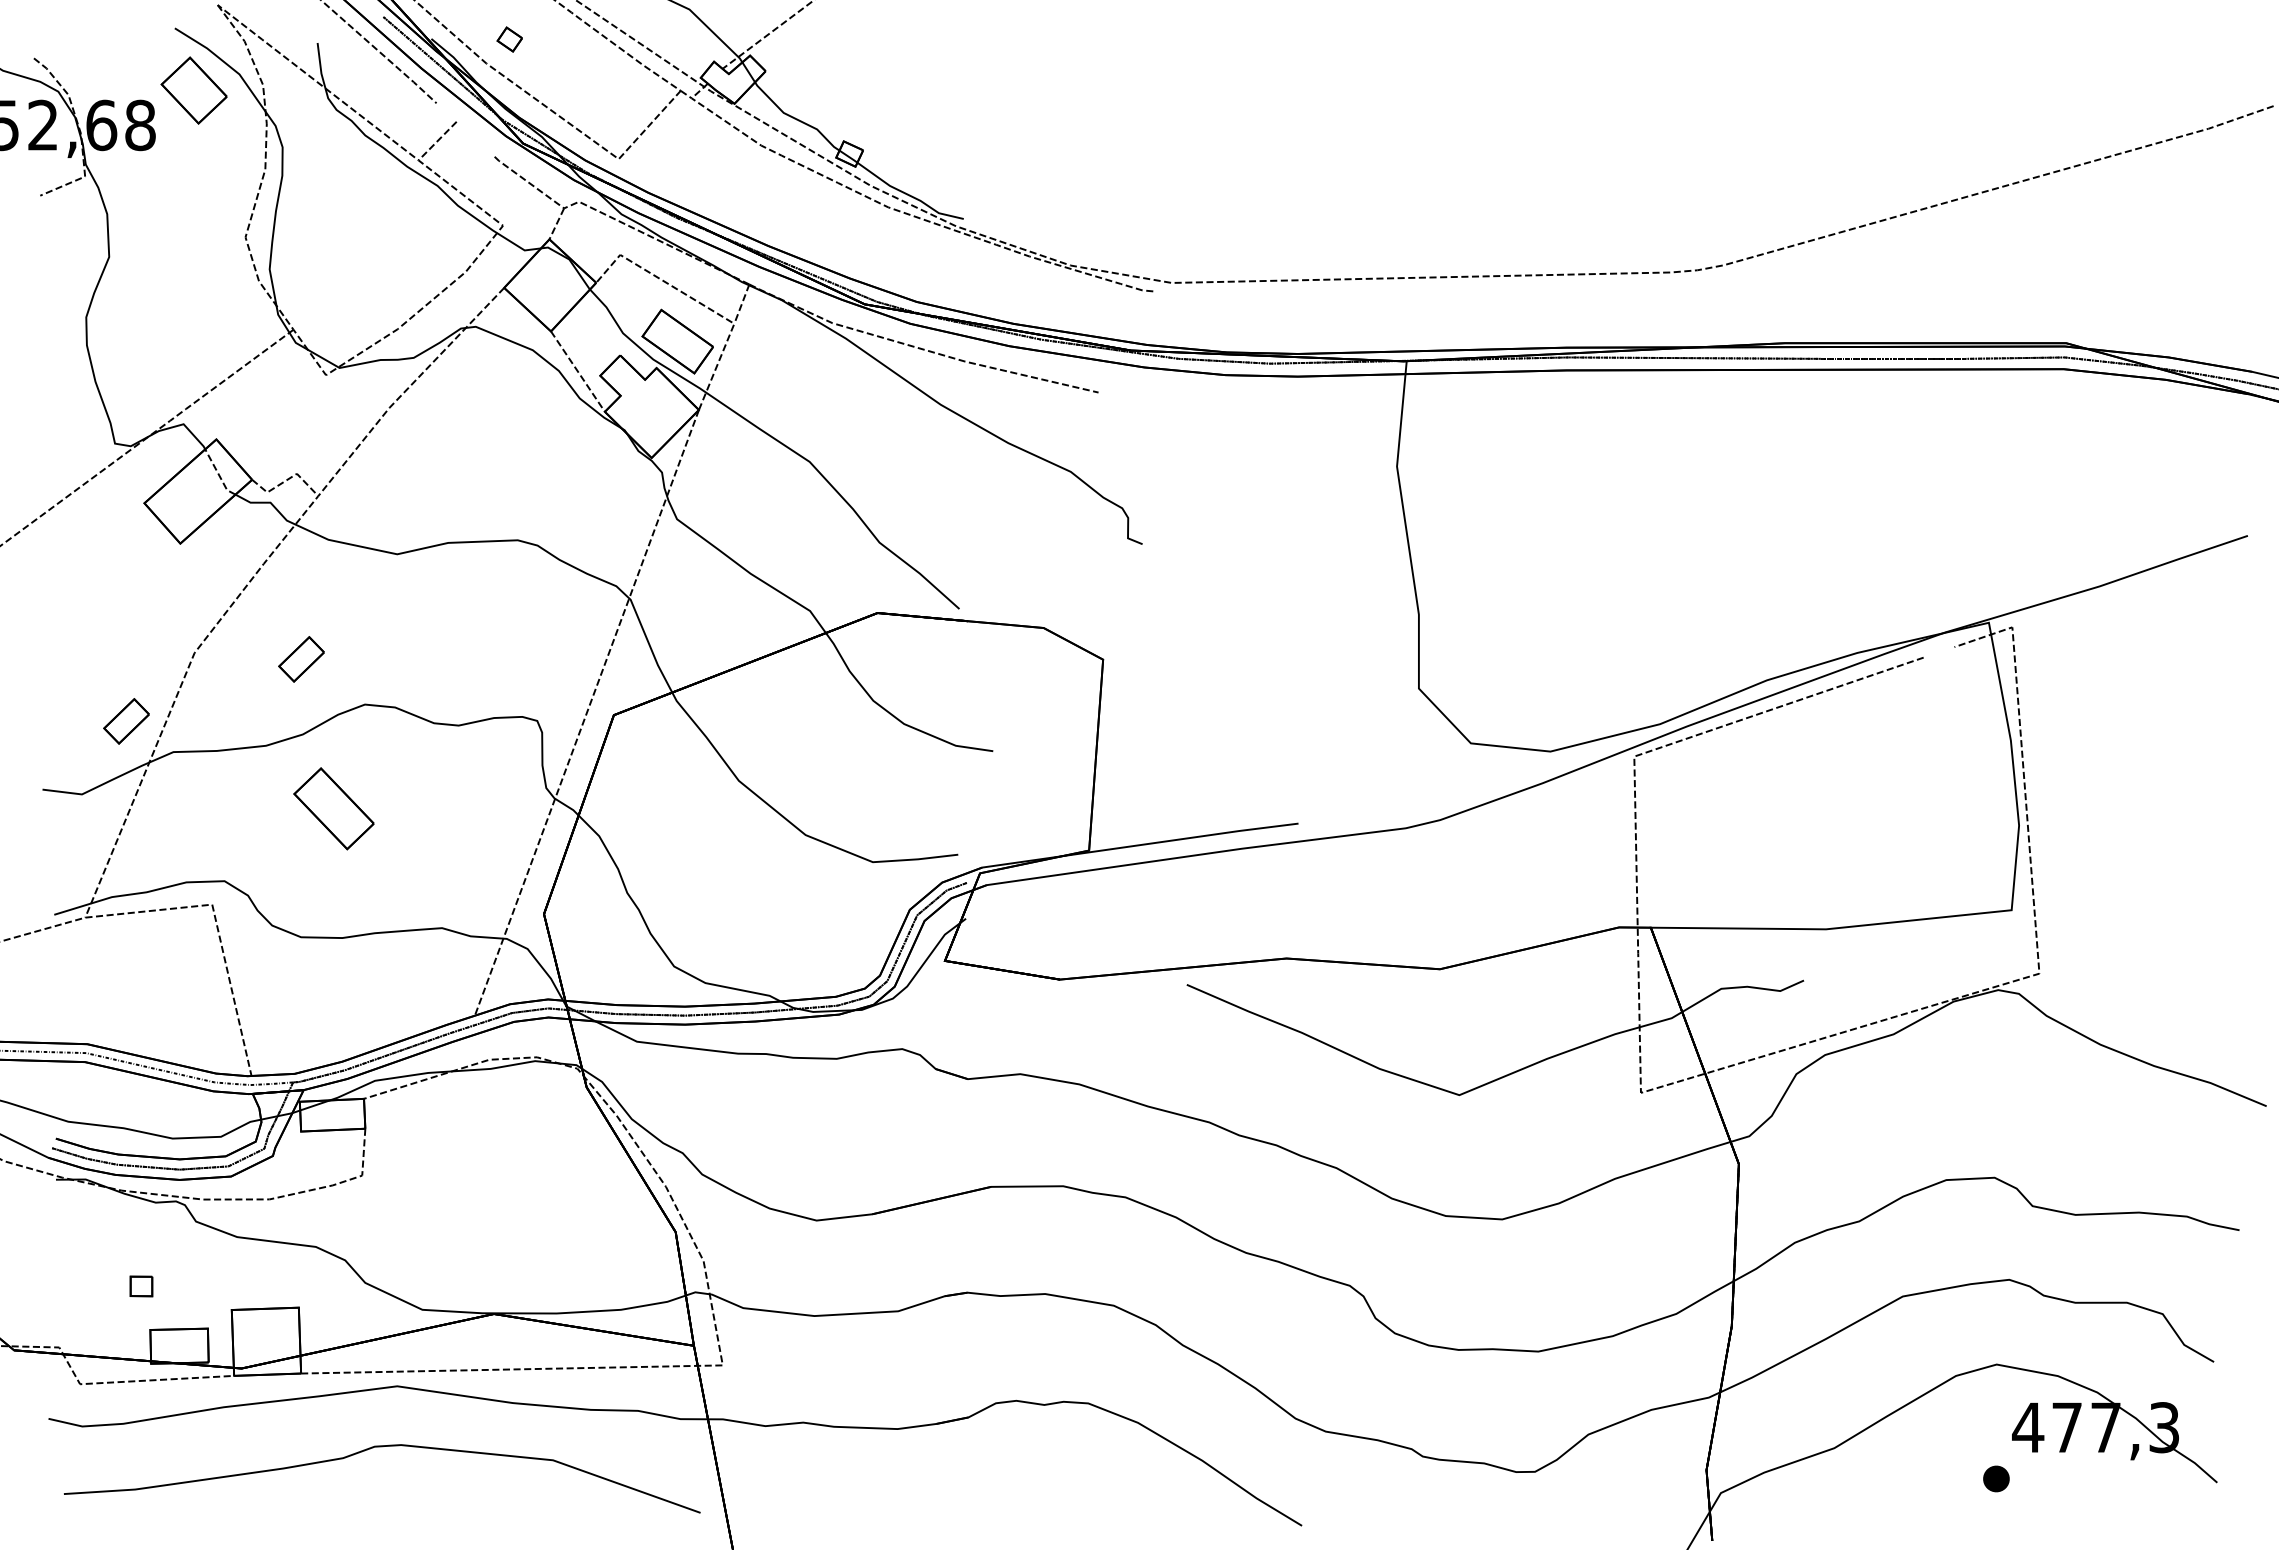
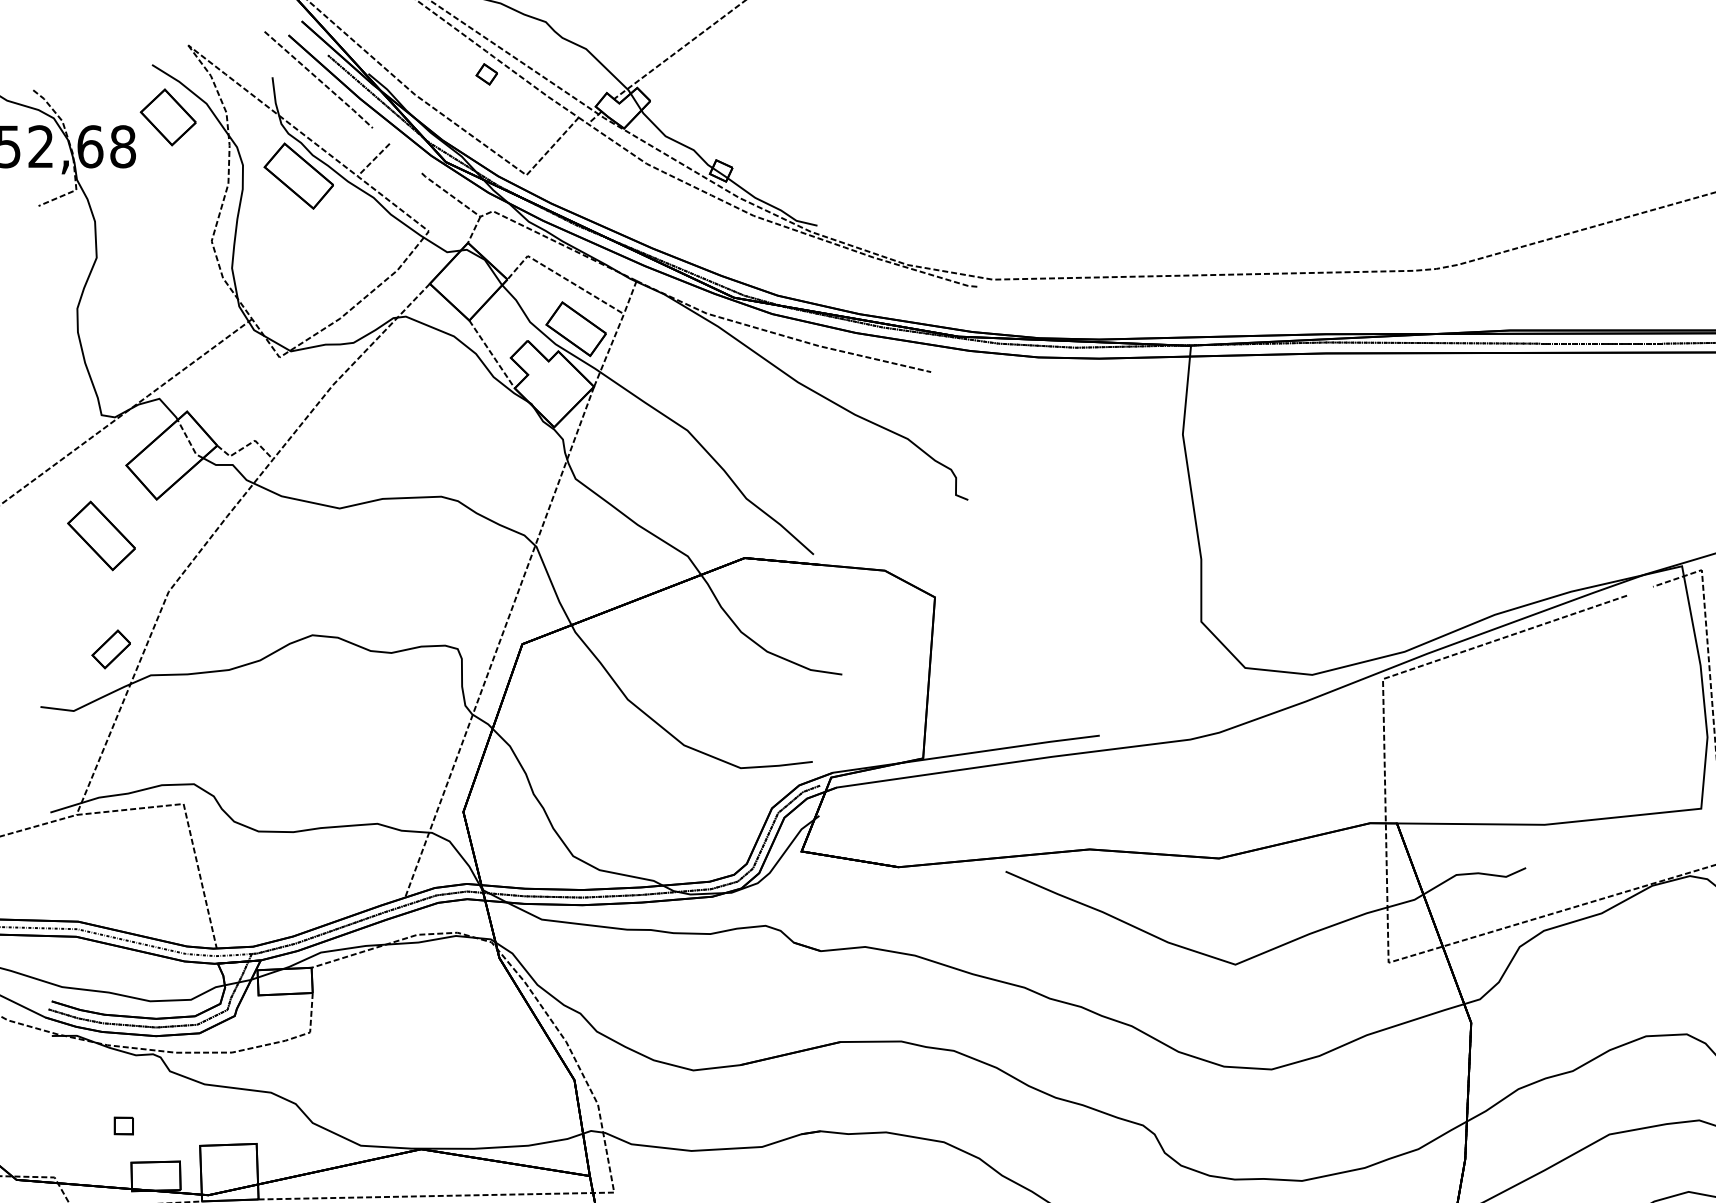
part: (509, 39) -> (486, 74), moved
part: (348, 159) -> (298, 175), added
part: (301, 659) -> (258, 597), removed
part: (333, 808) -> (101, 535), moved

